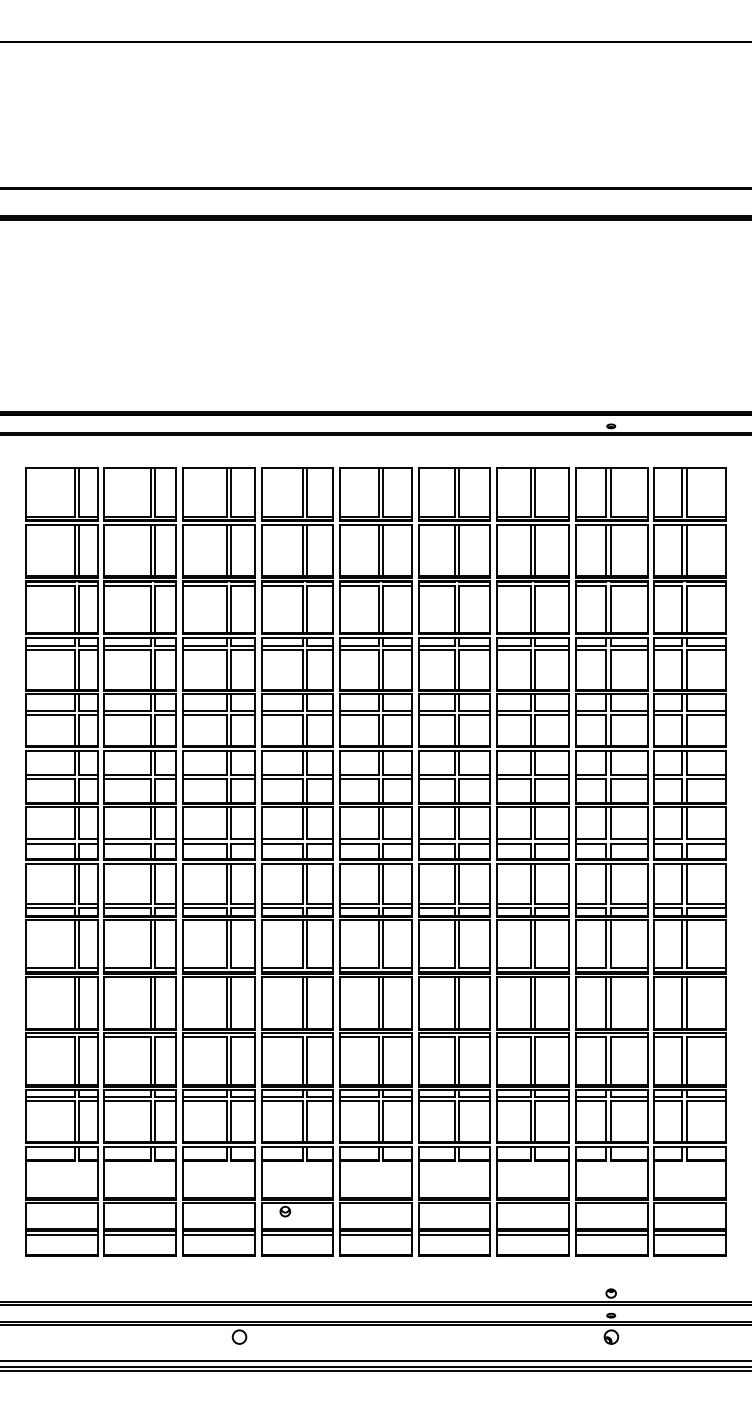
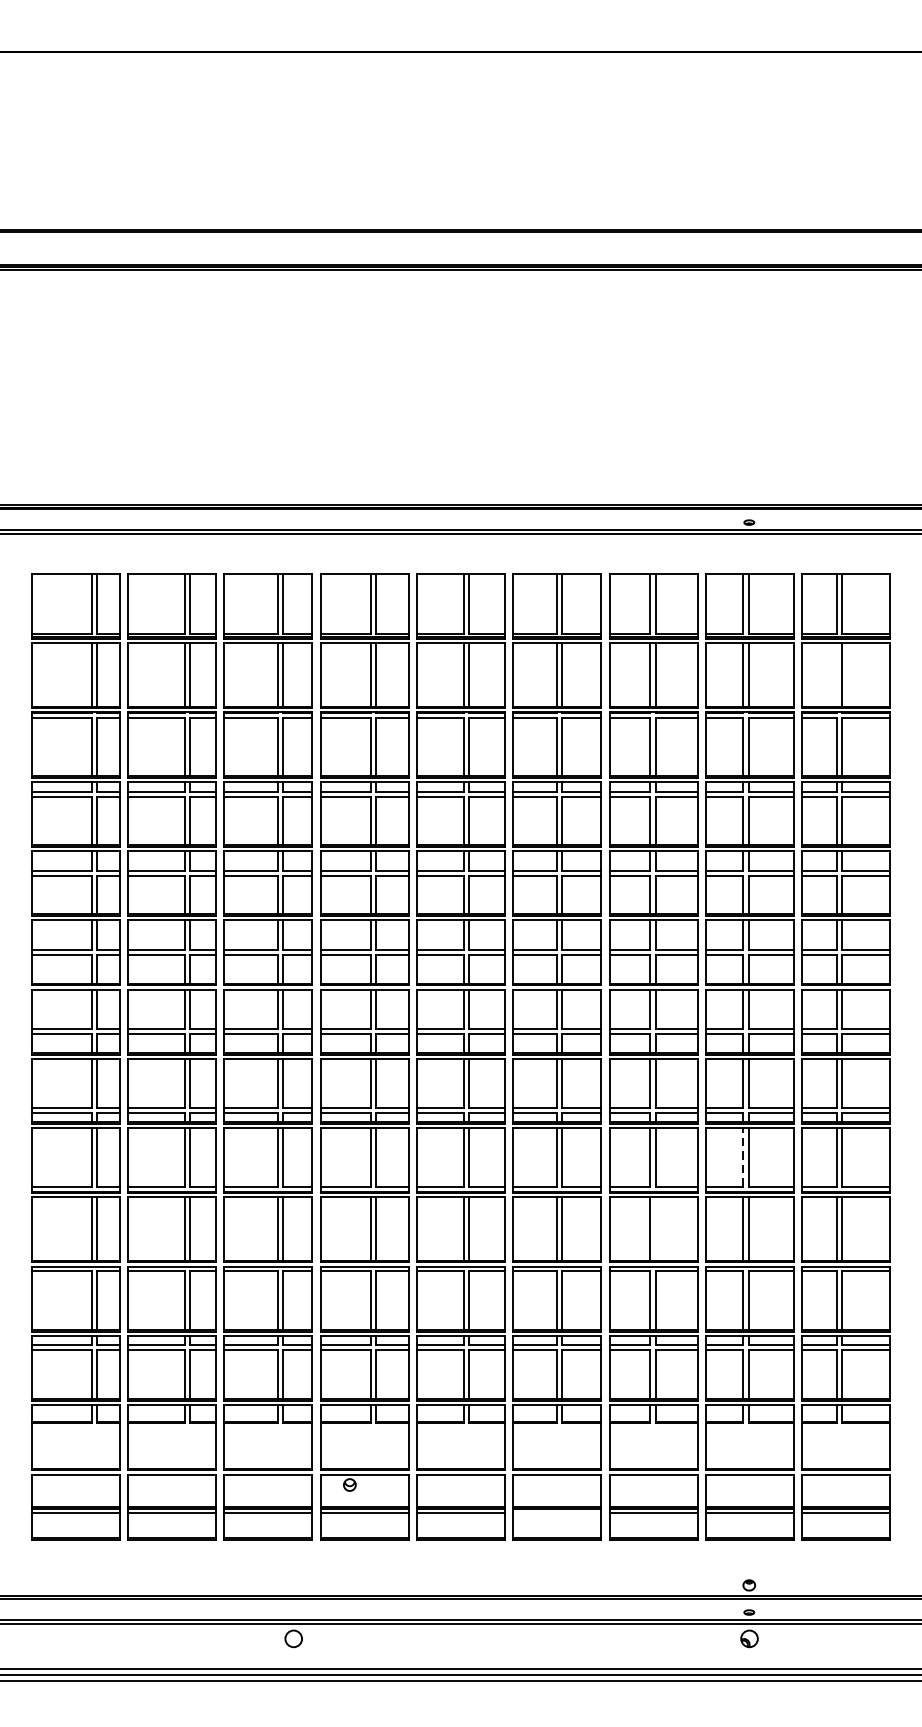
line: (682, 550) -> (836, 674), removed
line: (606, 944) -> (743, 1157), solid -> dashed
line: (534, 1002) -> (655, 1228), removed
line: (454, 1234) -> (557, 1513), removed

